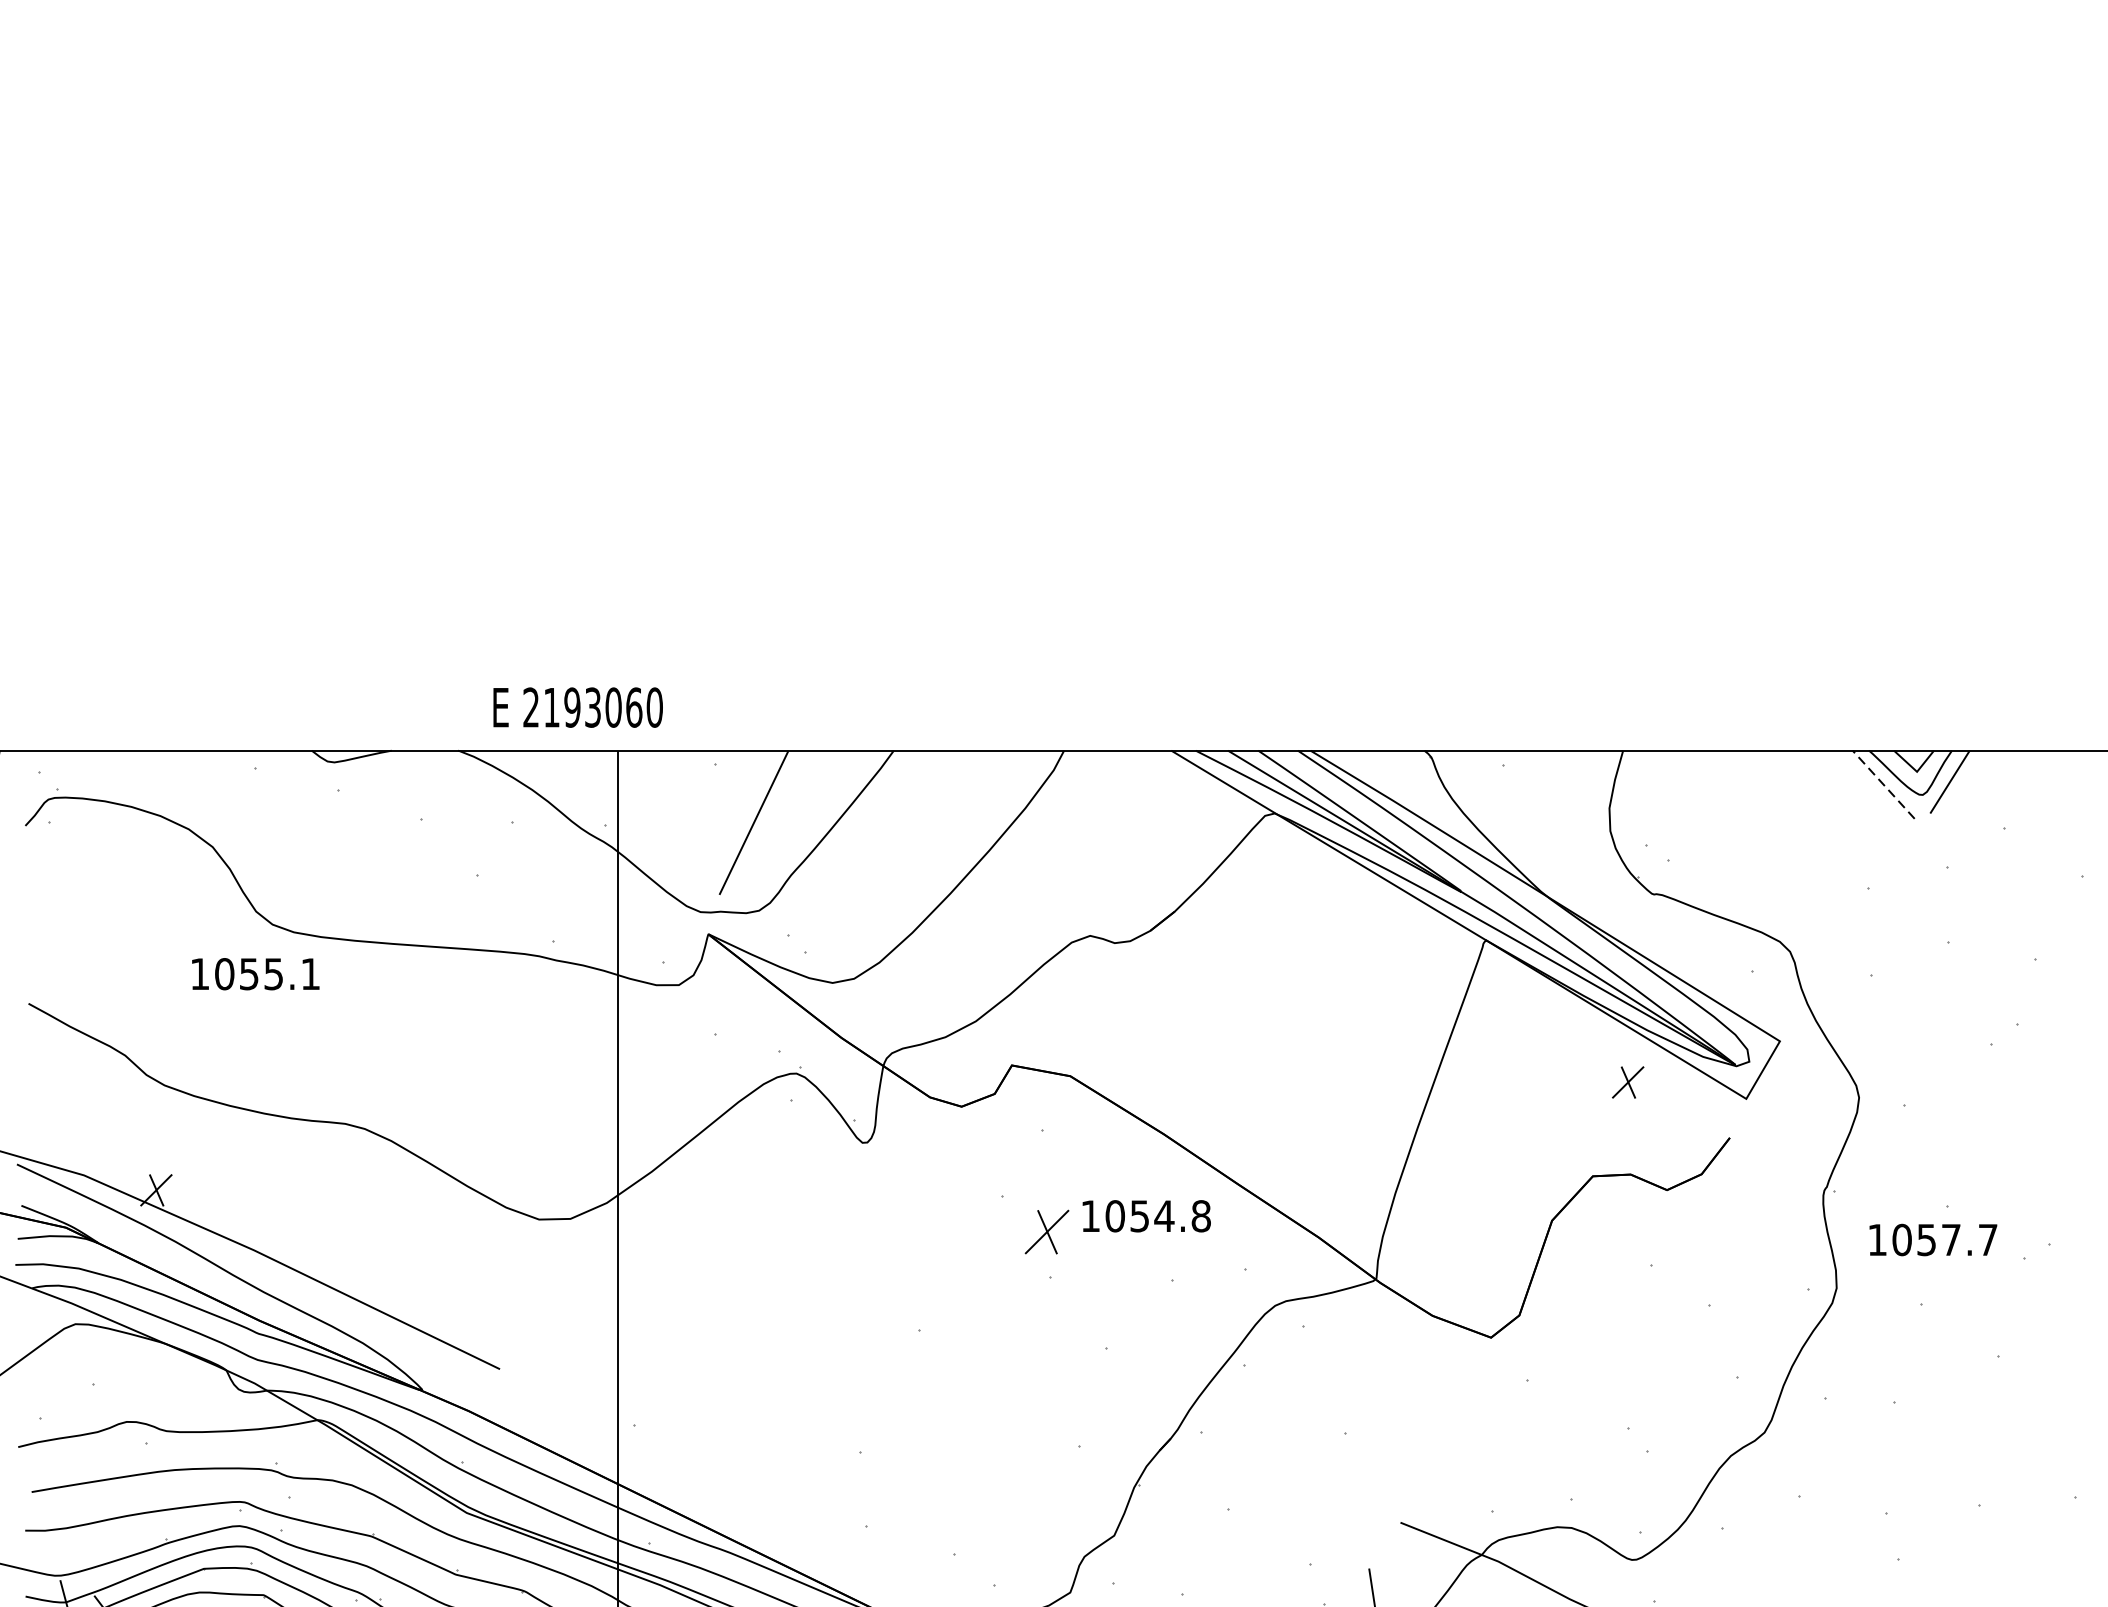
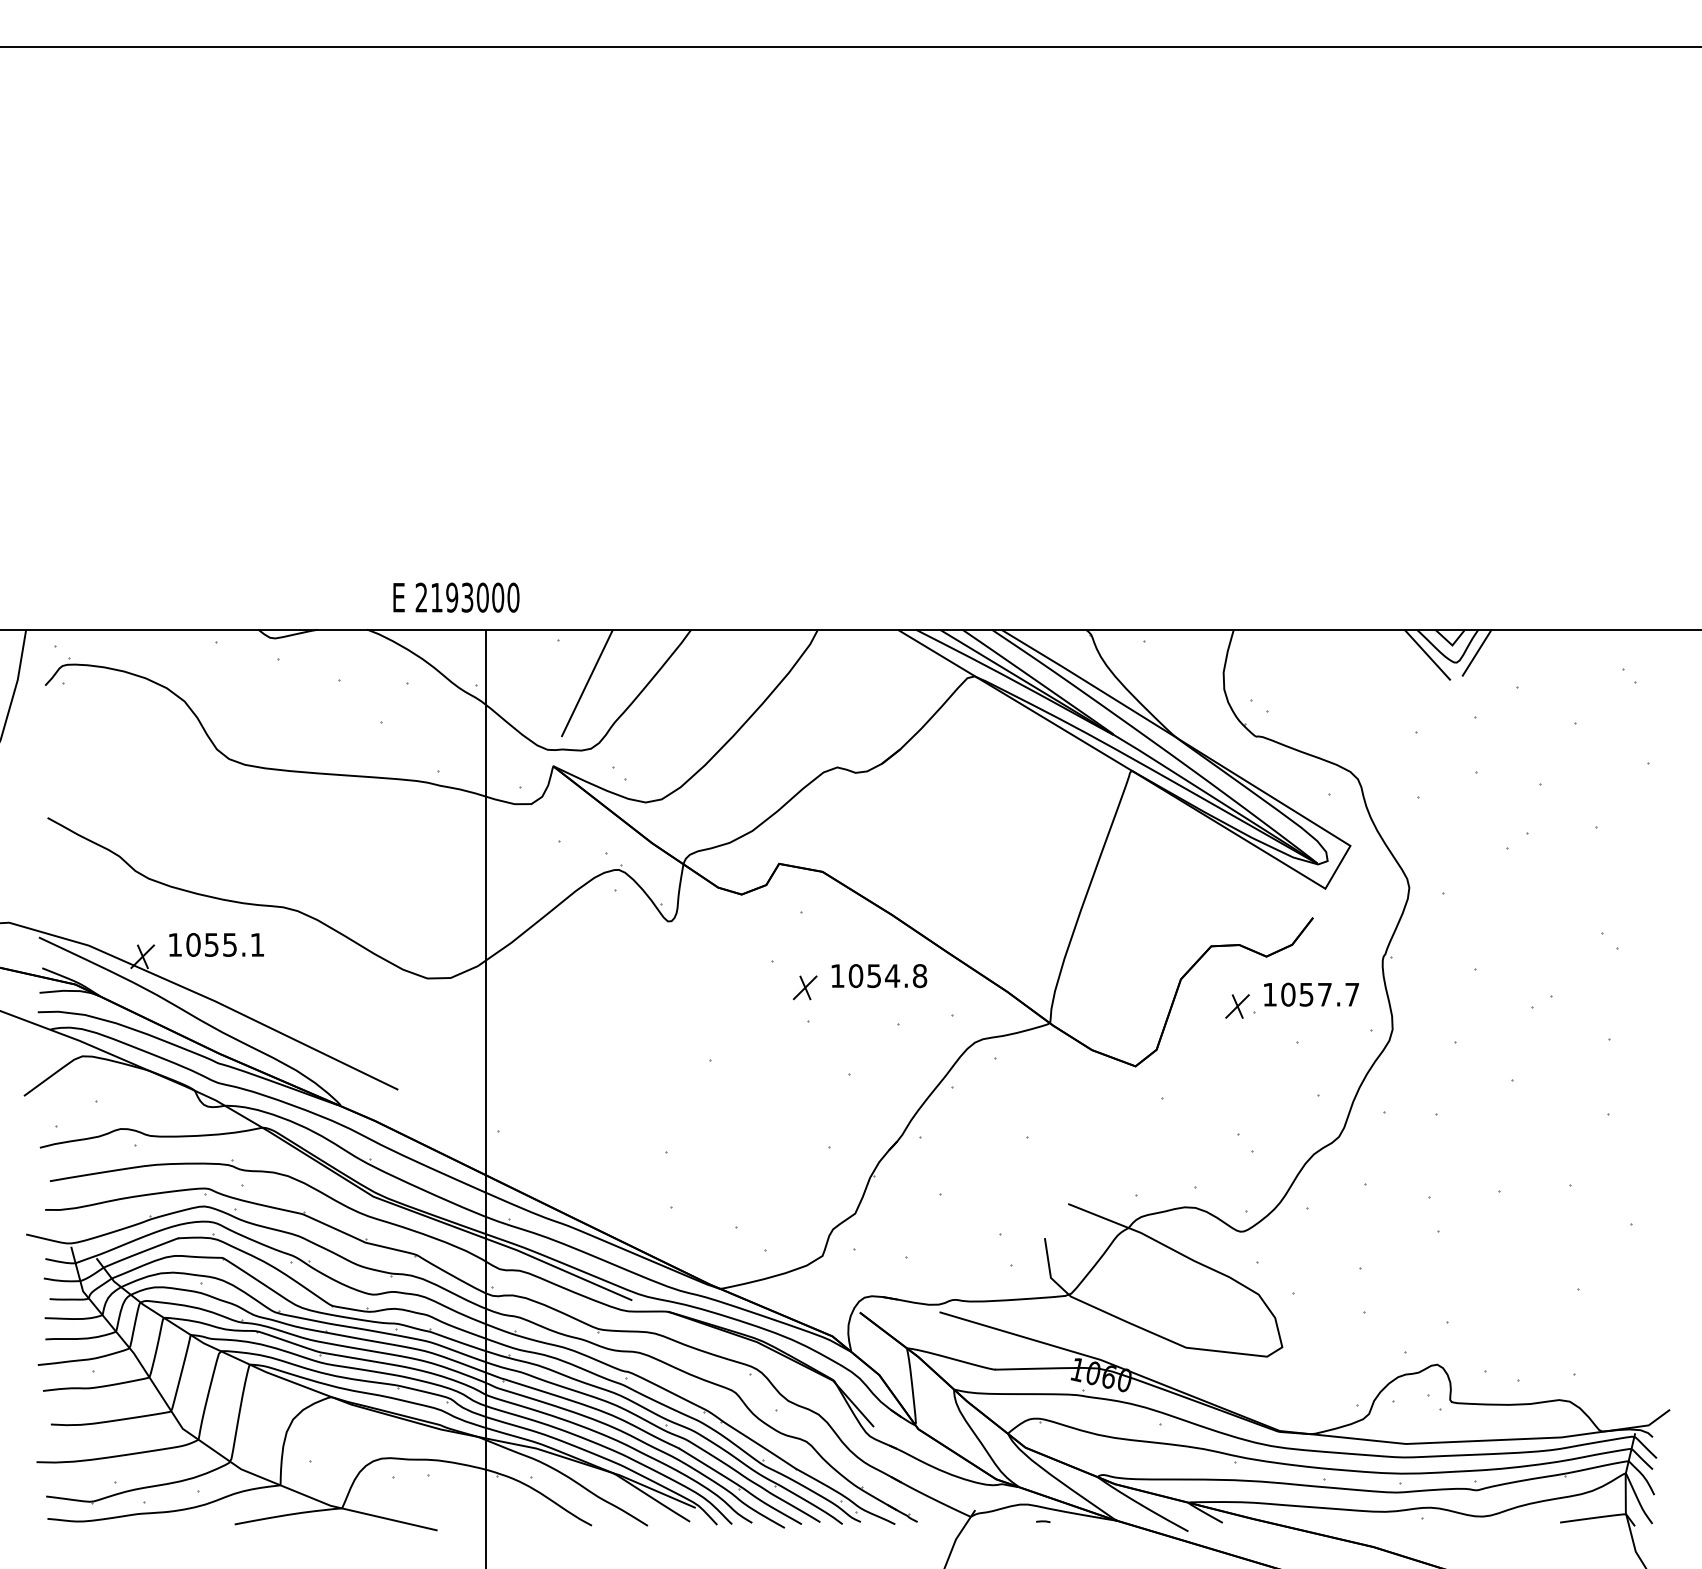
text: (634, 707) -> (498, 597), 2193060 -> 2193000
line: (1883, 784) -> (1427, 654), dashed -> solid
text: (255, 973) -> (216, 944), moved
part: (1628, 1082) -> (1237, 1006), moved
part: (1046, 1231) -> (804, 987), size x0.71
text: (1933, 1239) -> (1311, 994), moved

